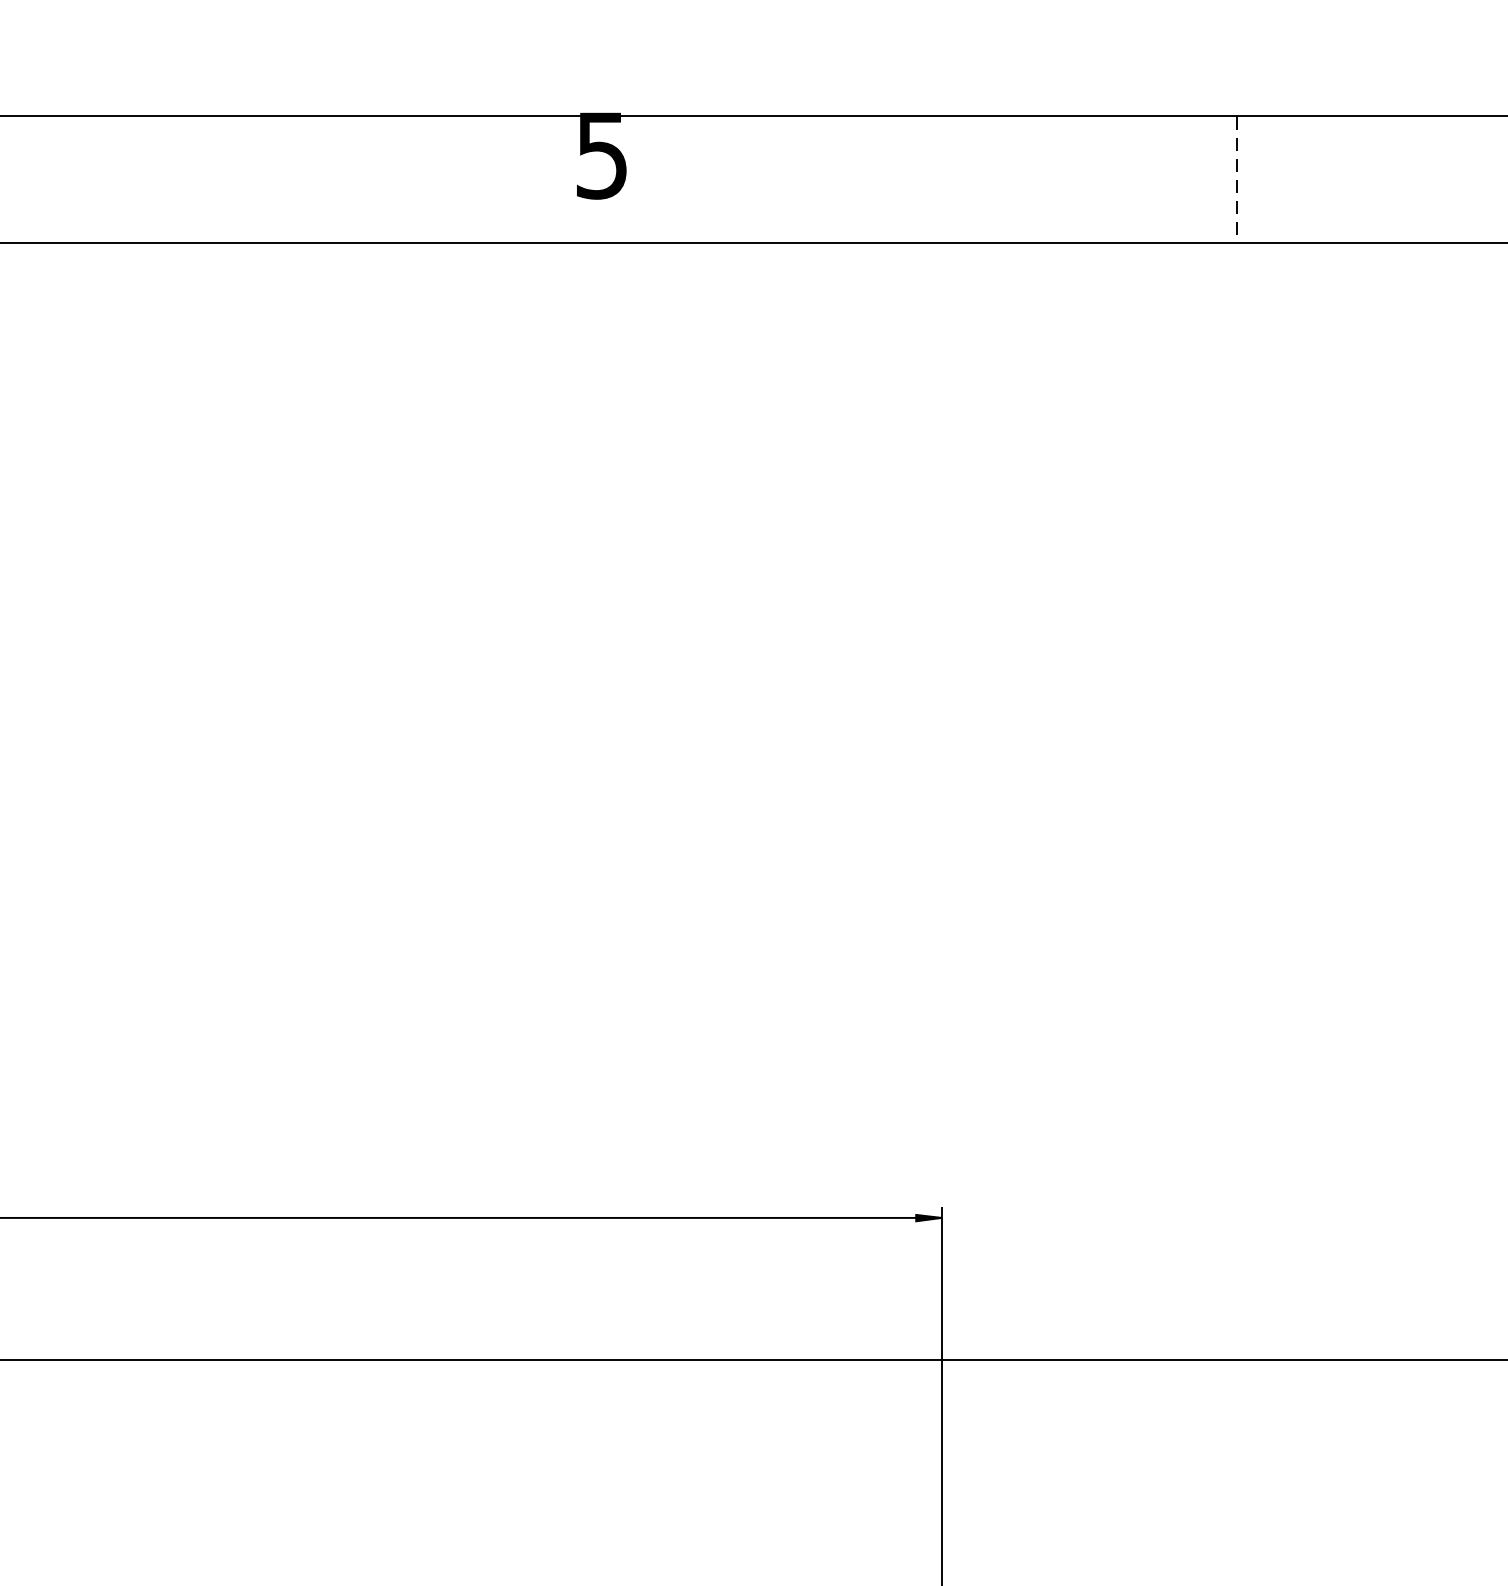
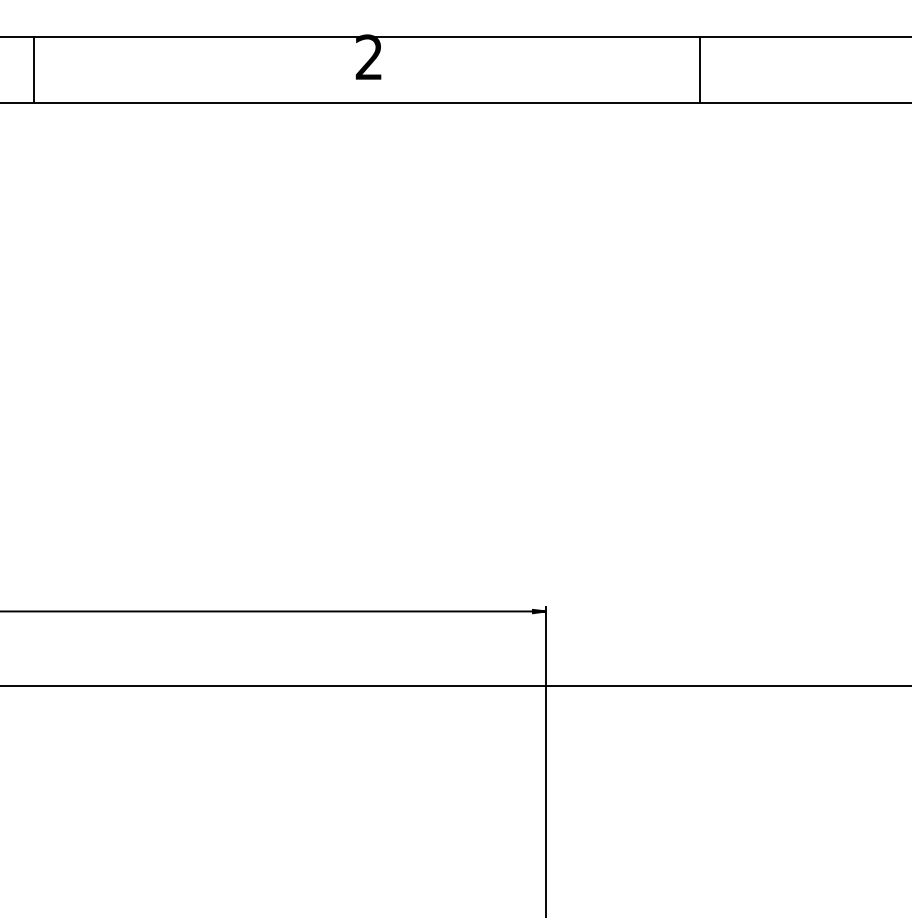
text: (600, 155) -> (368, 57), 5 -> 2
line: (1237, 180) -> (700, 70), dashed -> solid

